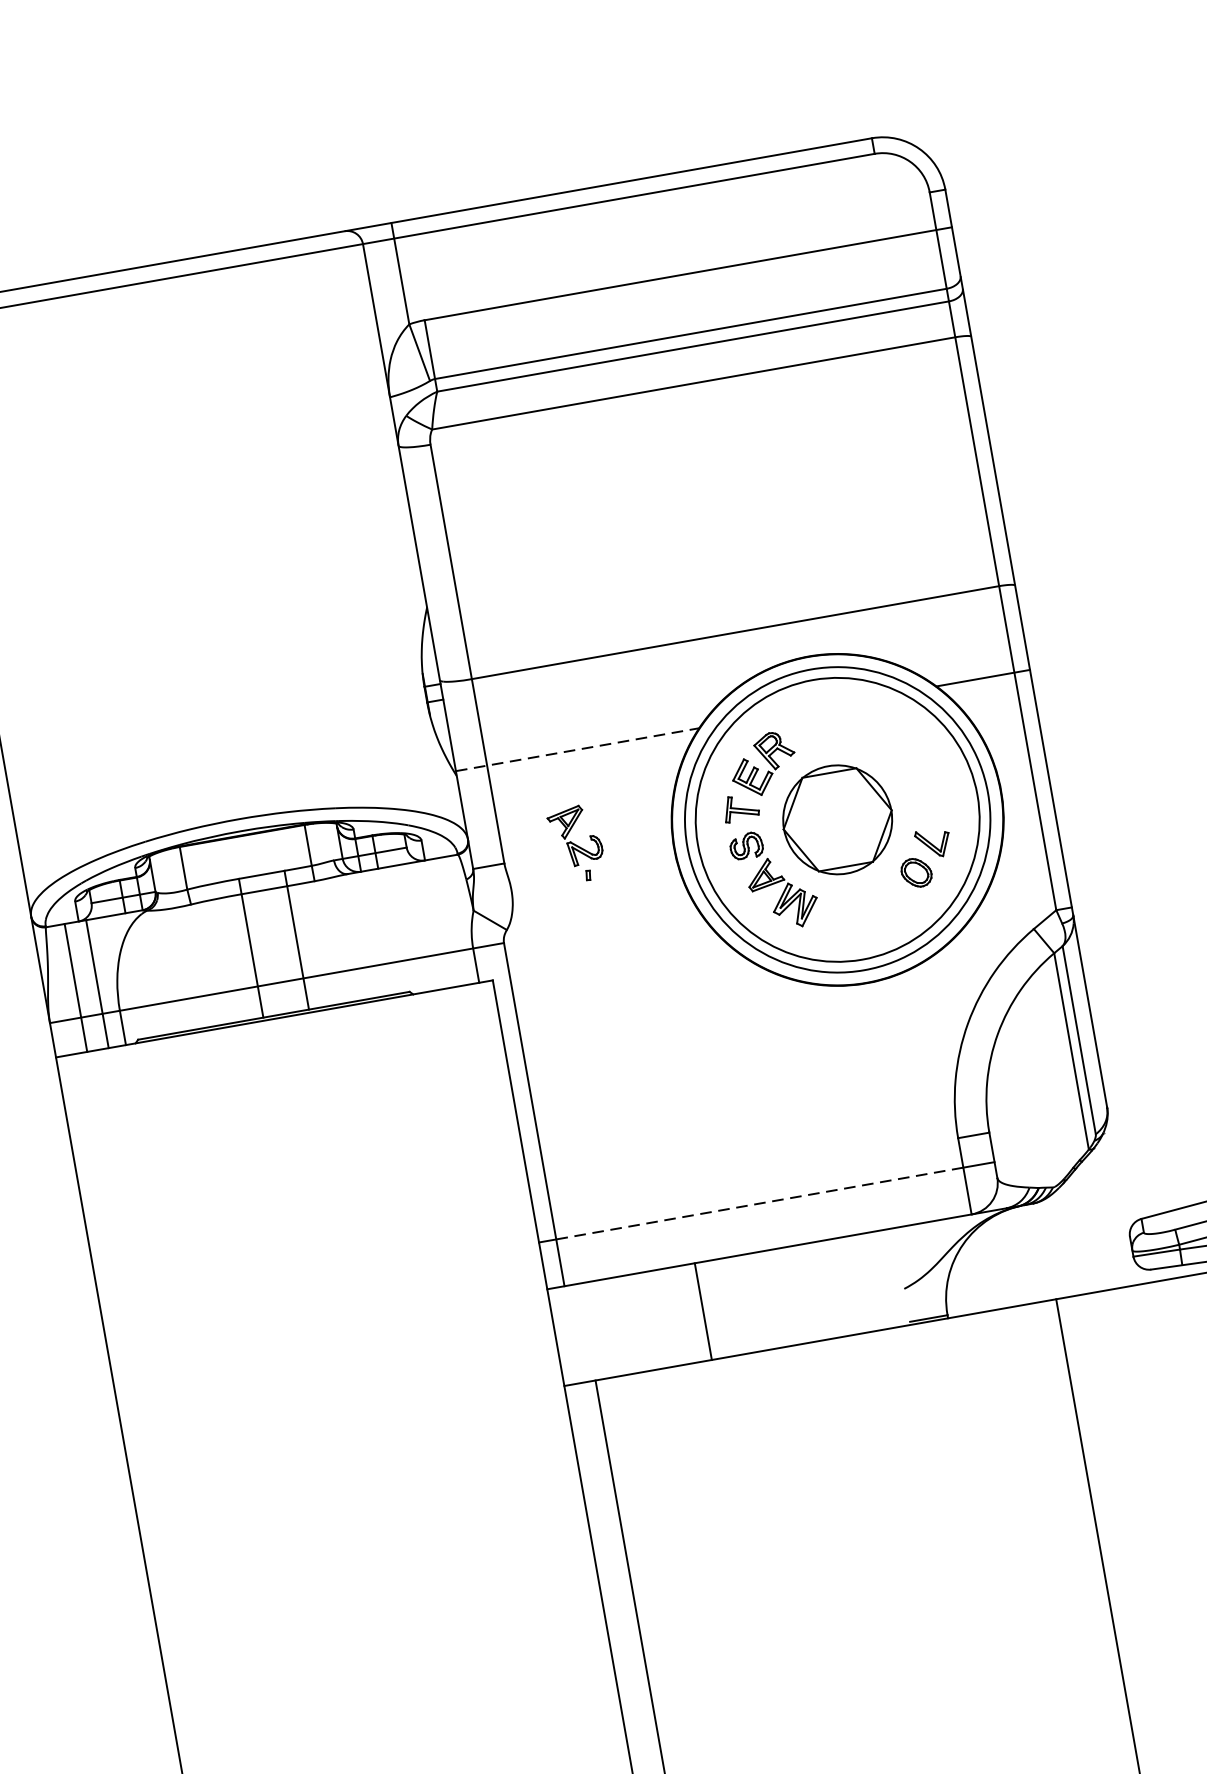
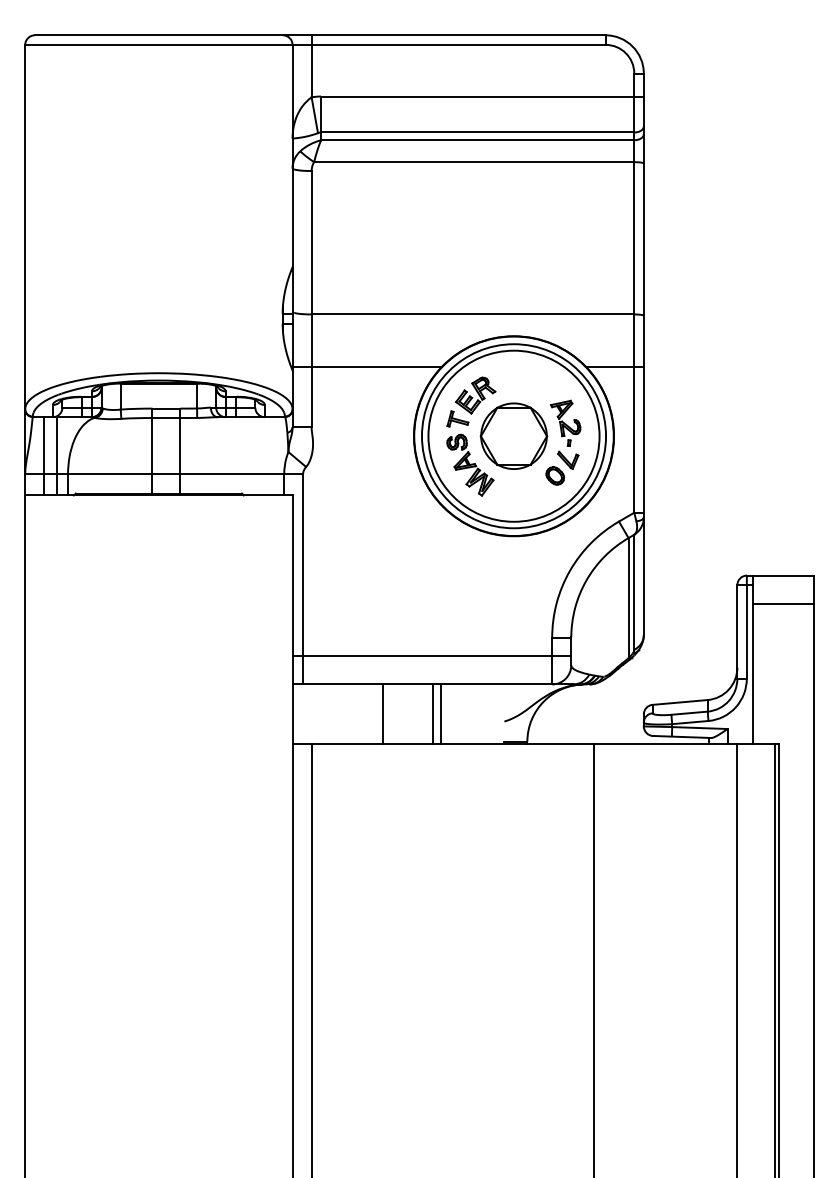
line: (578, 749) -> (367, 367), dashed -> solid
part: (576, 842) -> (565, 422), moved
line: (759, 1203) -> (427, 655), dashed -> solid
line: (799, 1293) -> (441, 713), added
line: (784, 1296) -> (432, 713), added

